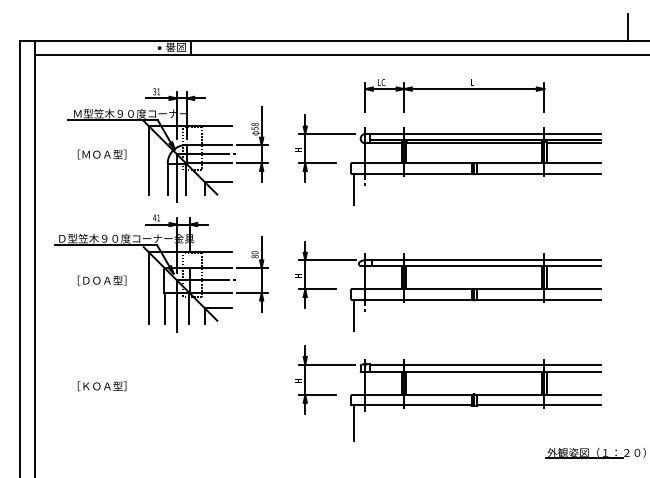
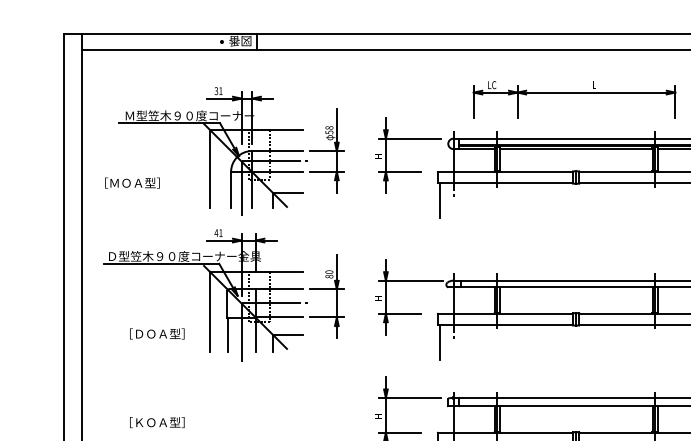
part: (454, 95) -> (574, 99), moved
text: (101, 154) -> (131, 183), moved
text: (101, 280) -> (156, 333), moved

